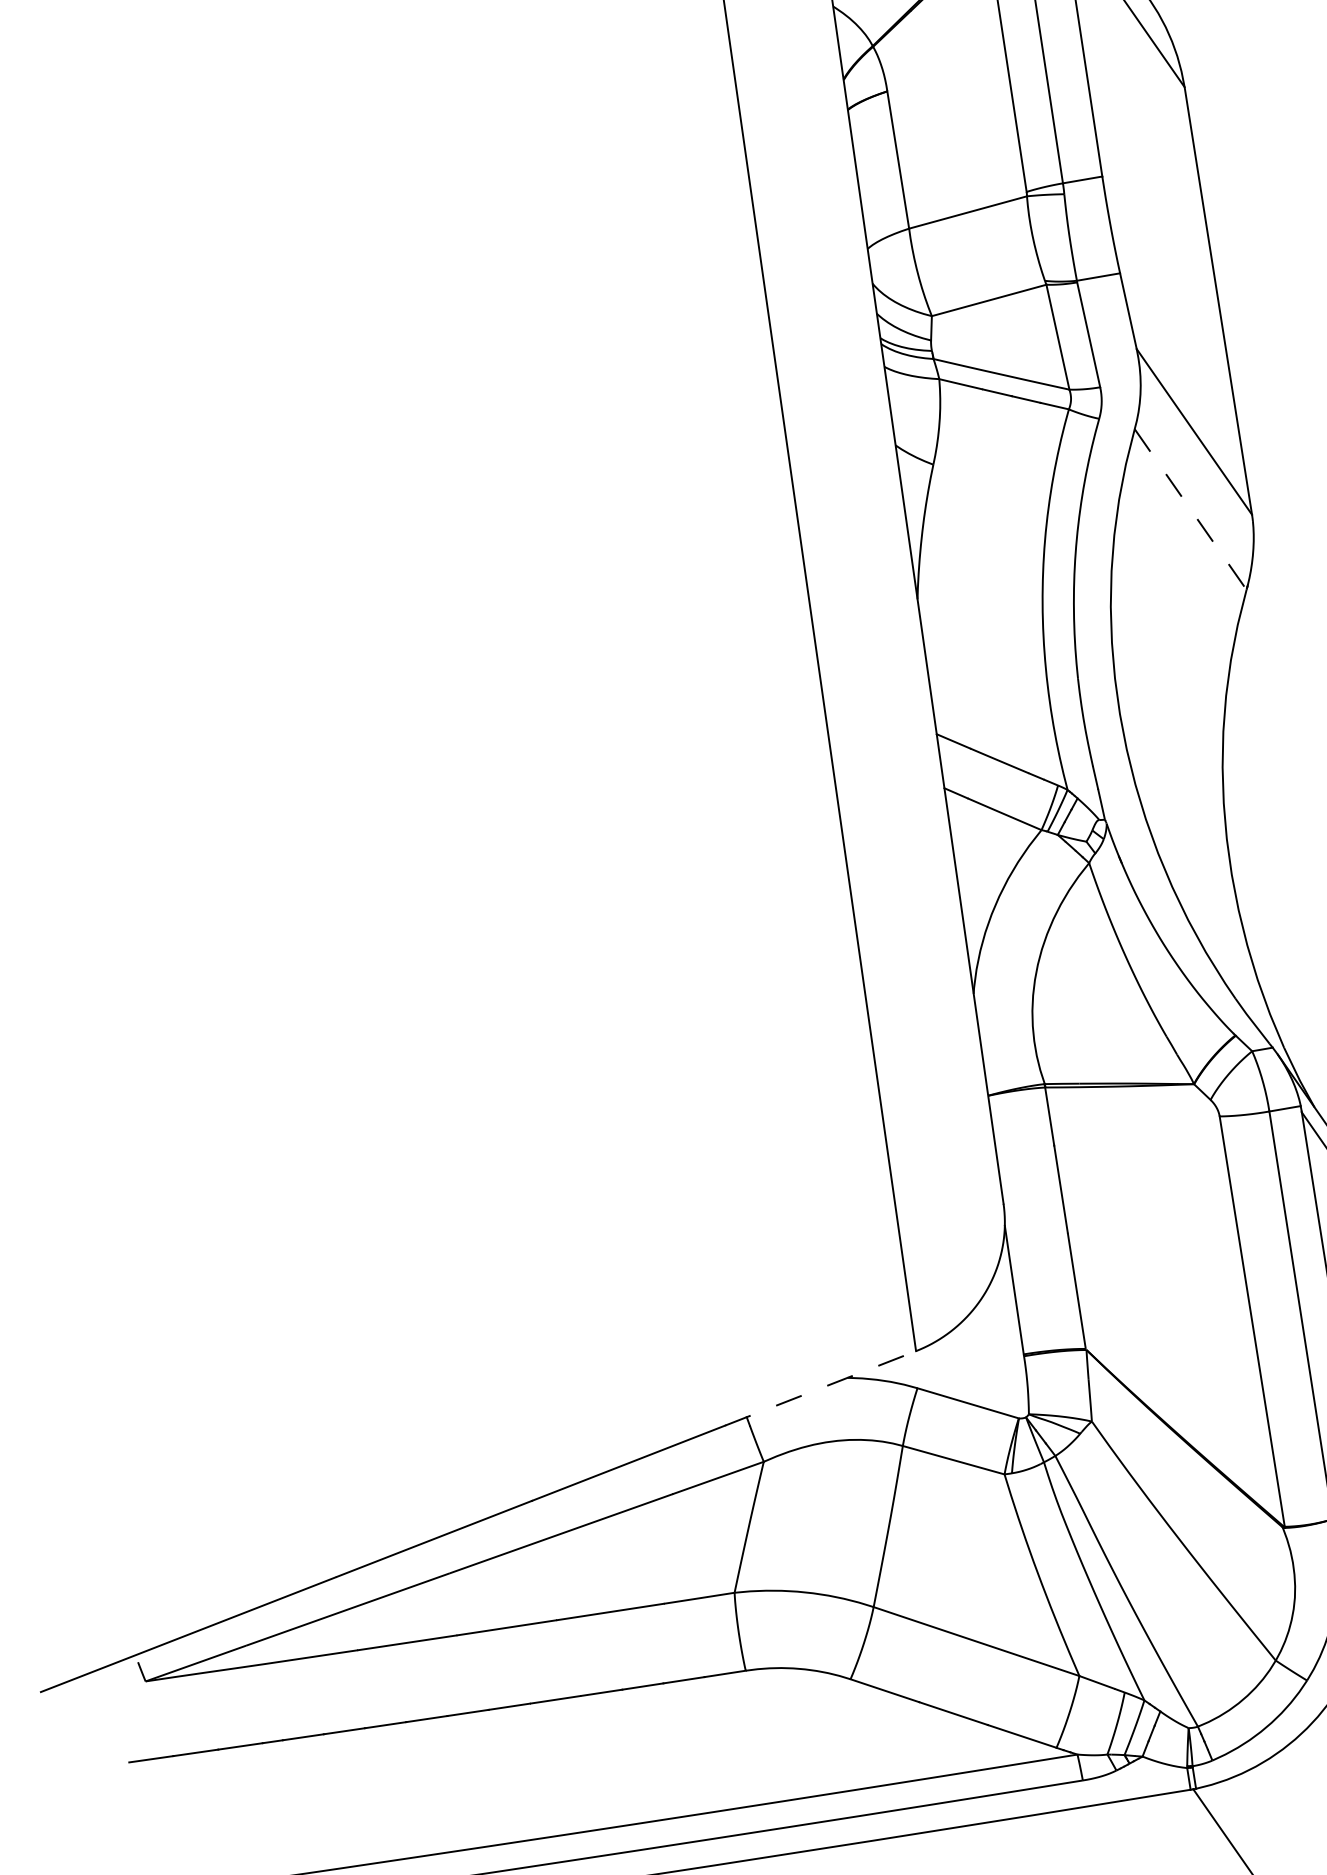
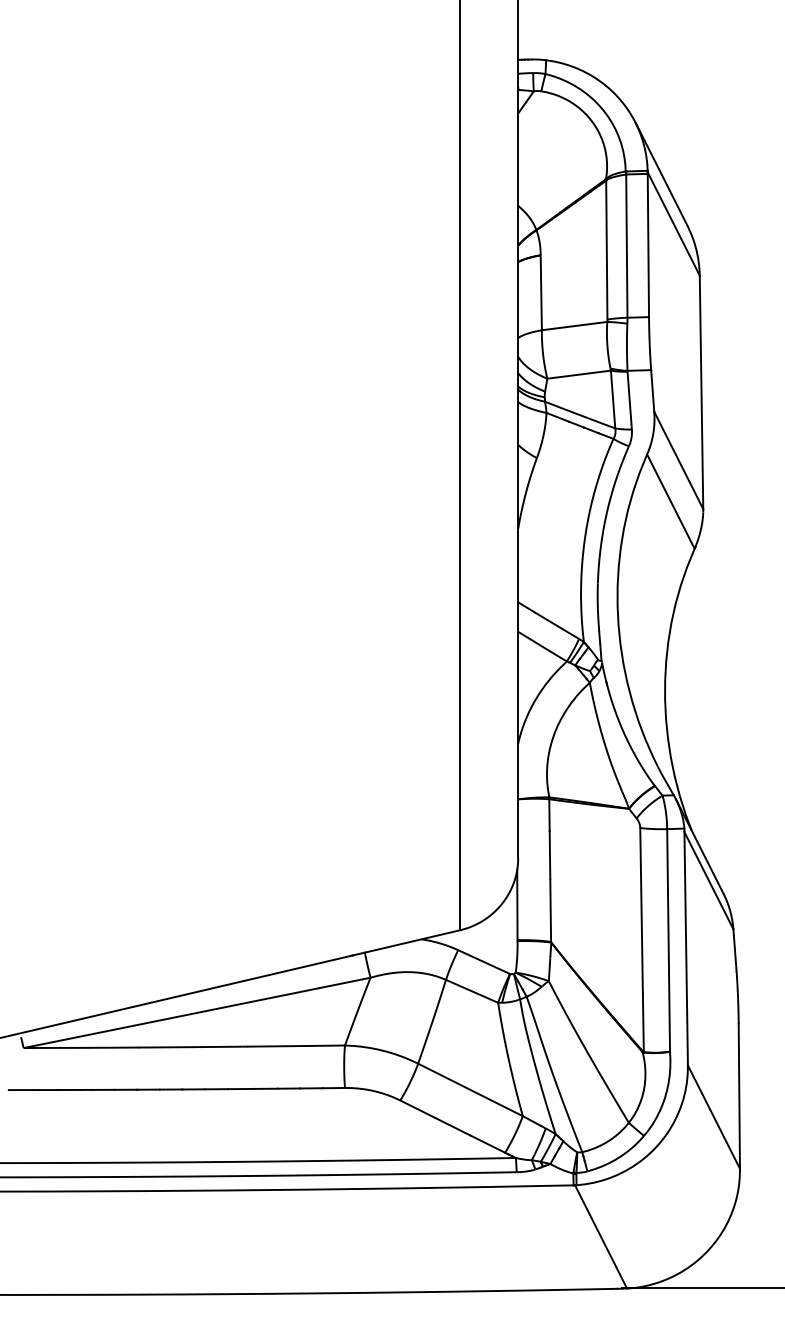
line: (1189, 509) -> (670, 501), dashed -> solid
line: (820, 1387) -> (406, 942), dashed -> solid

